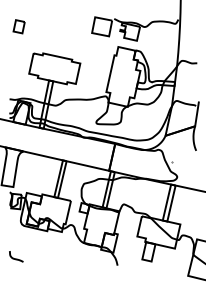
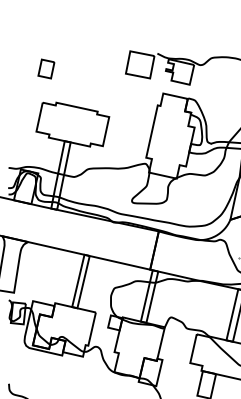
part: (18, 26) -> (45, 68), moved

